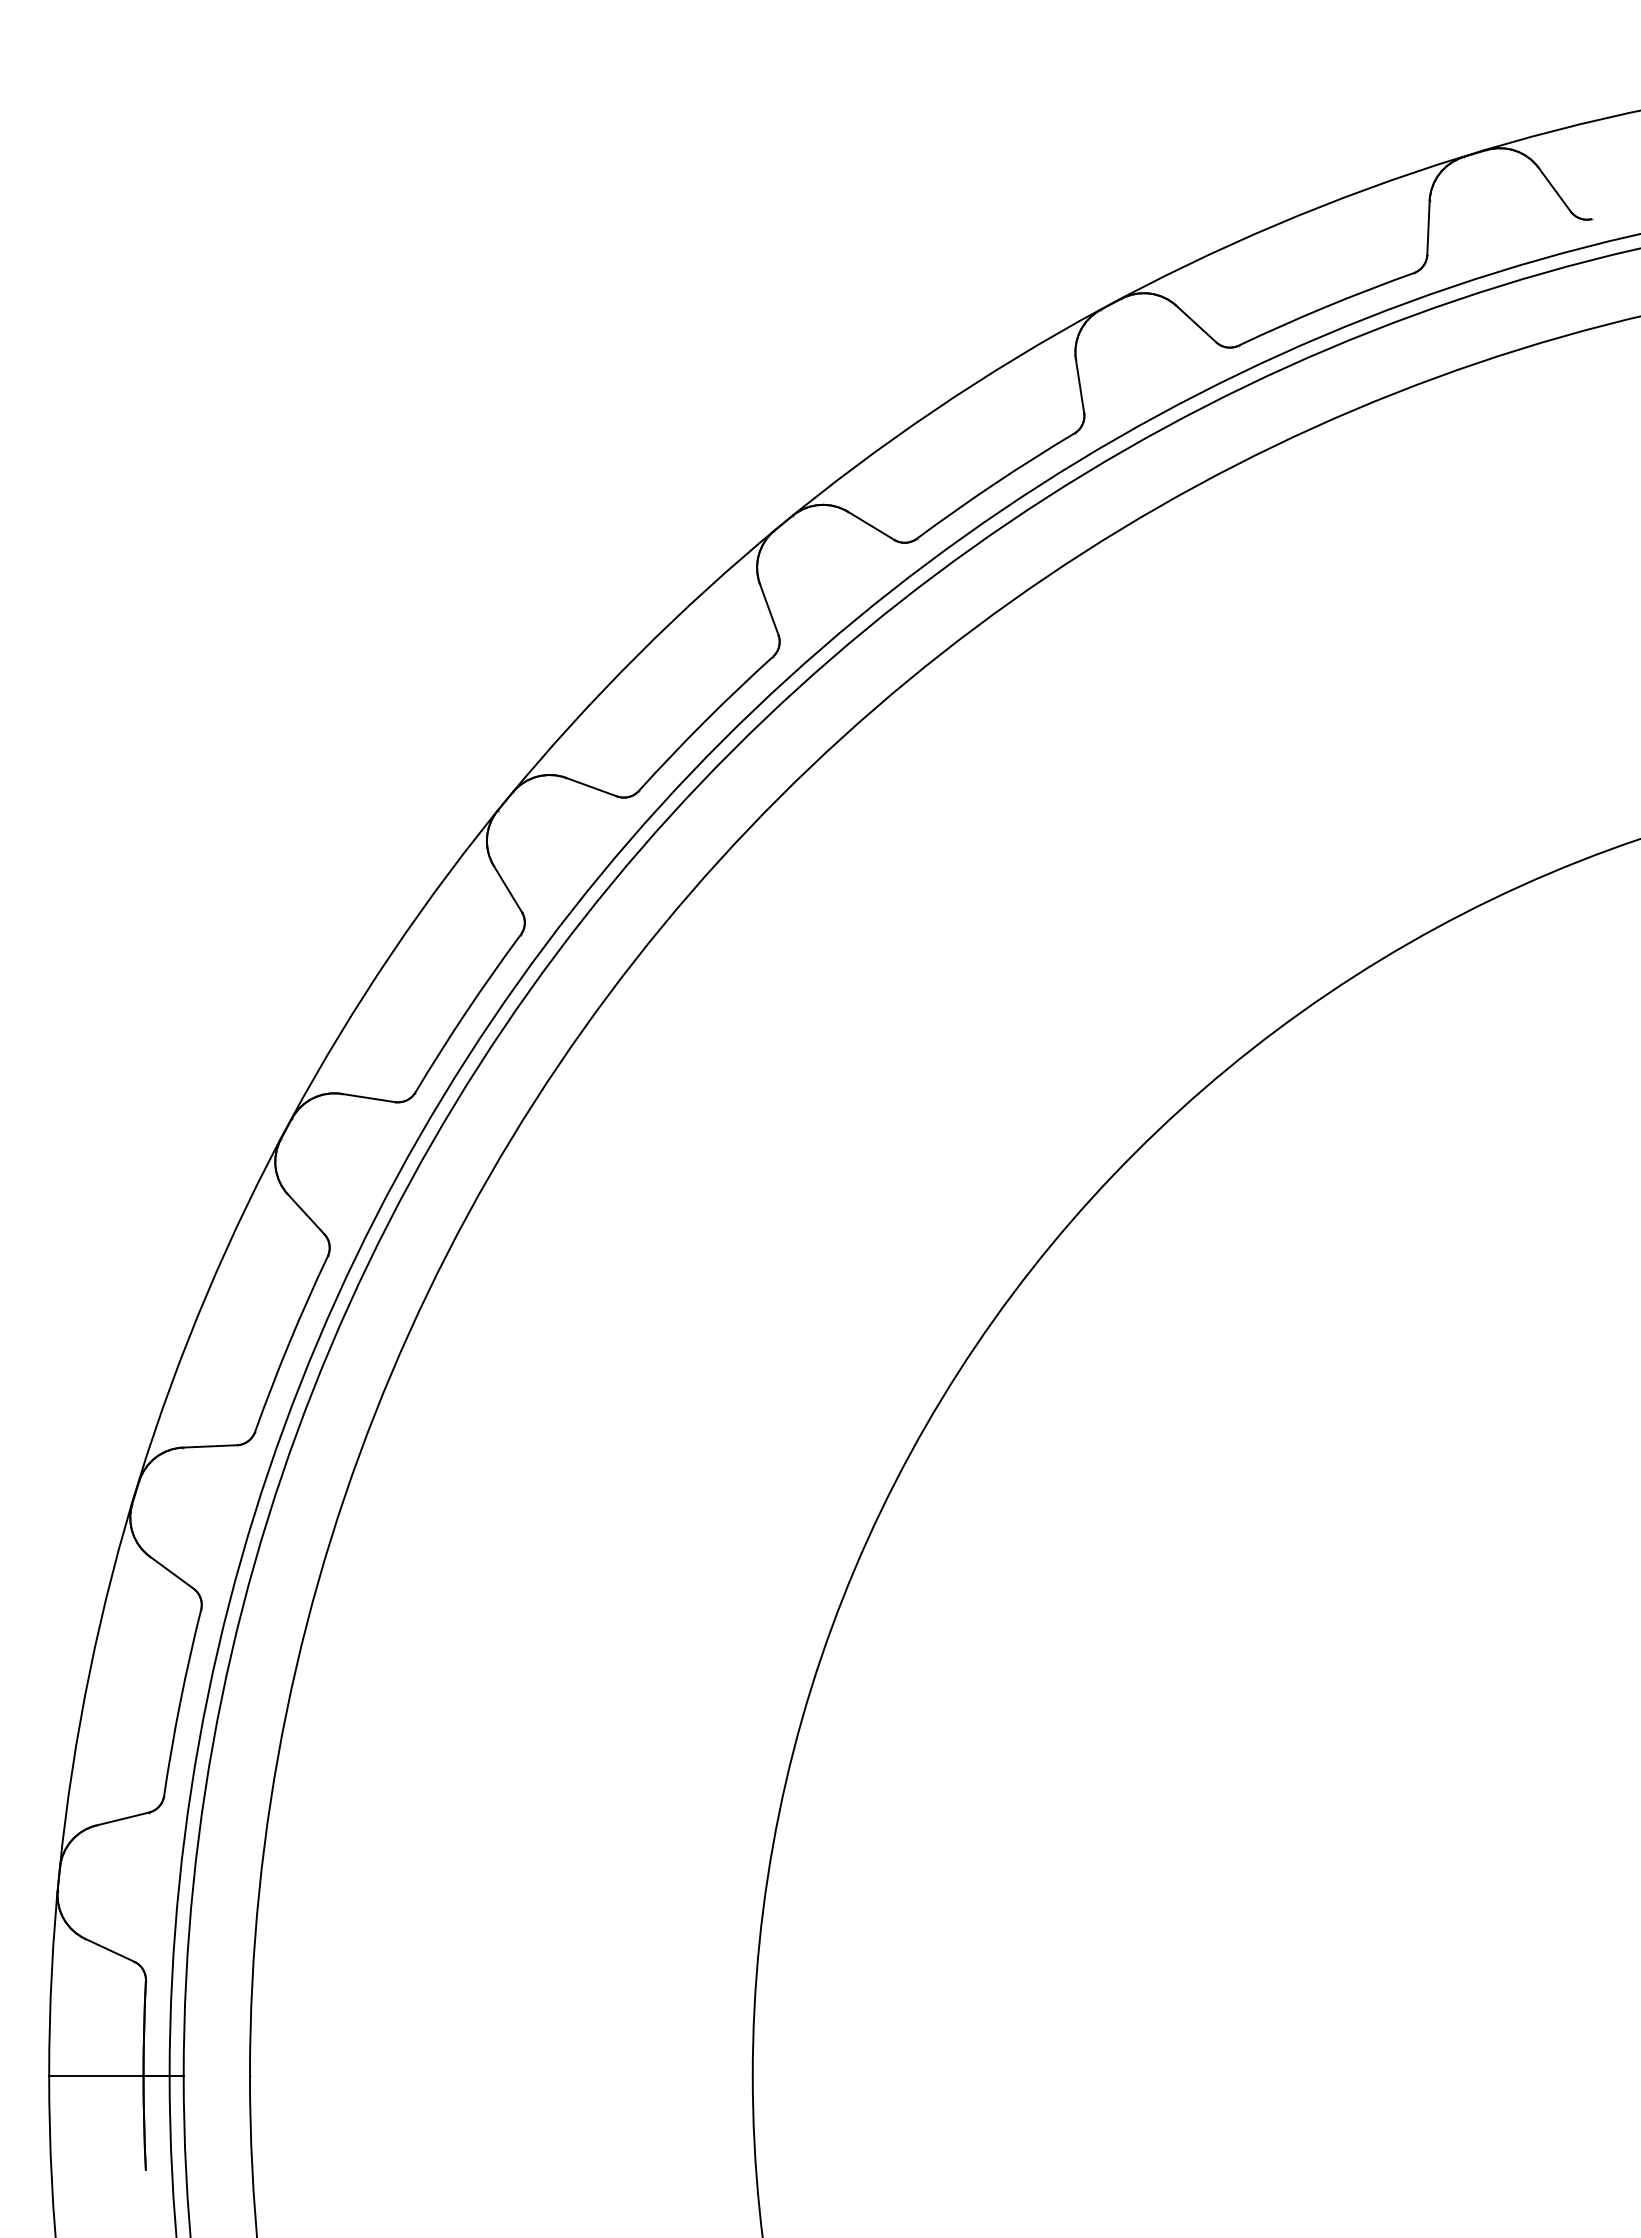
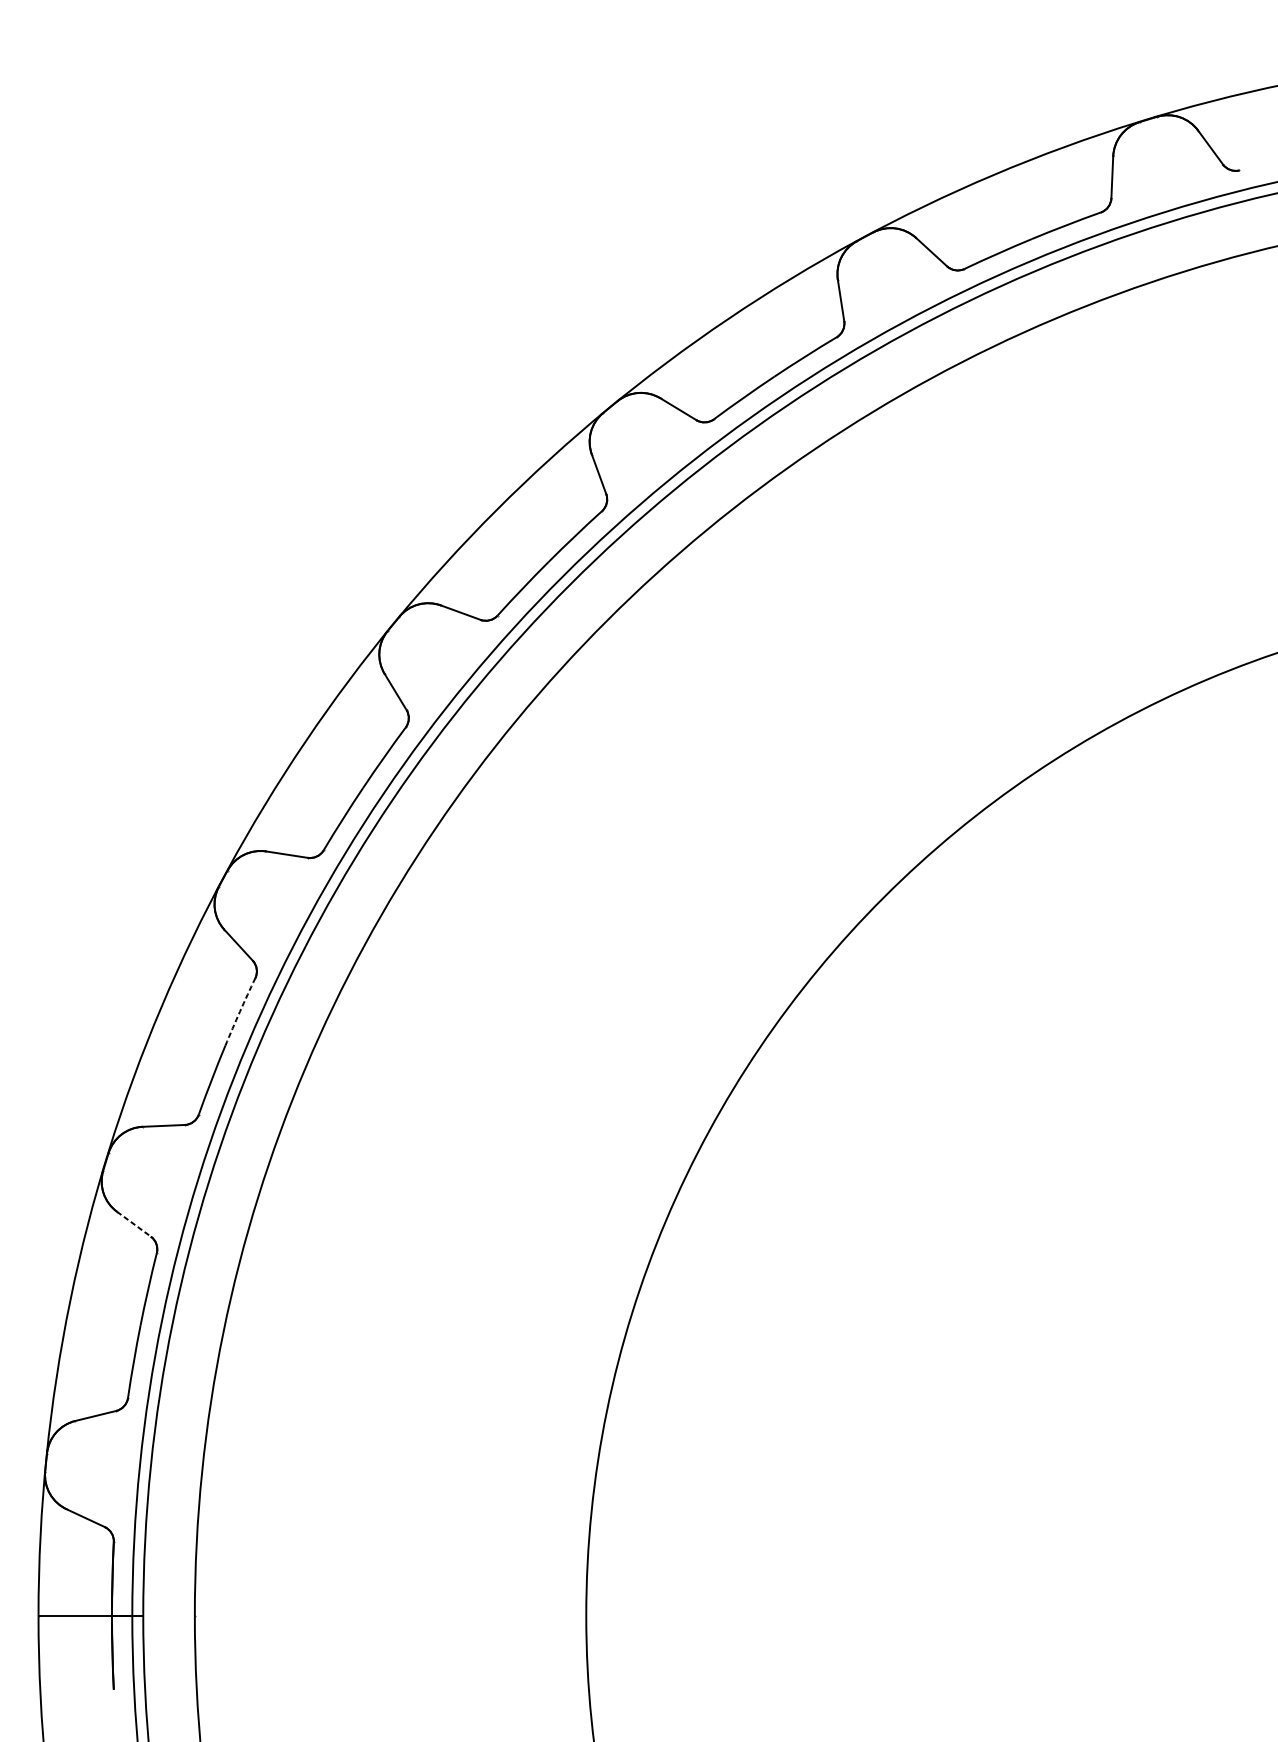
arc: (308, 1299) -> (240, 1011), solid -> dashed
line: (172, 1572) -> (134, 1224), solid -> dashed

